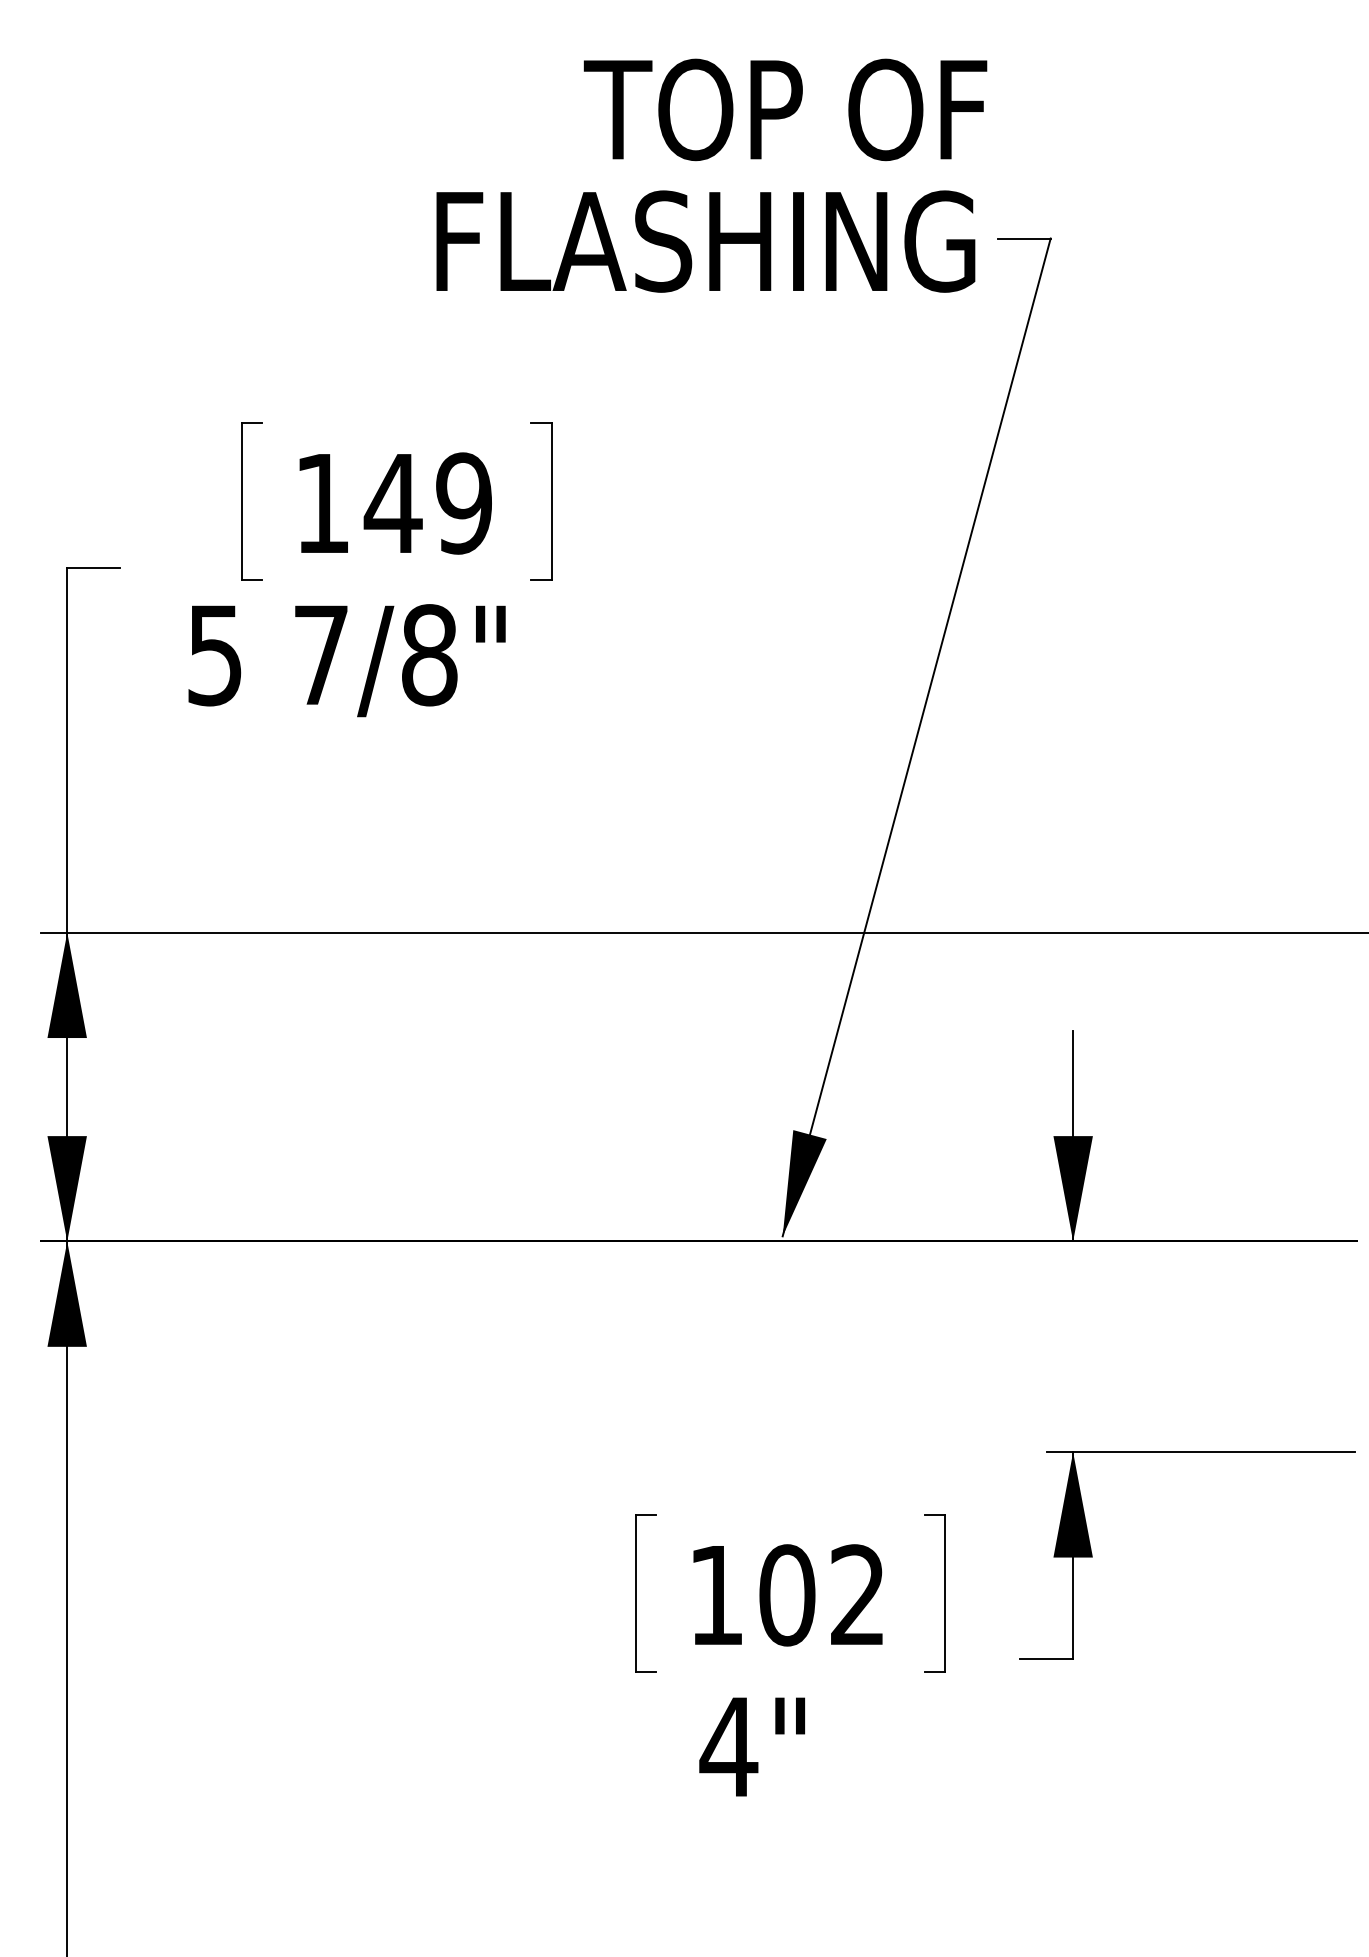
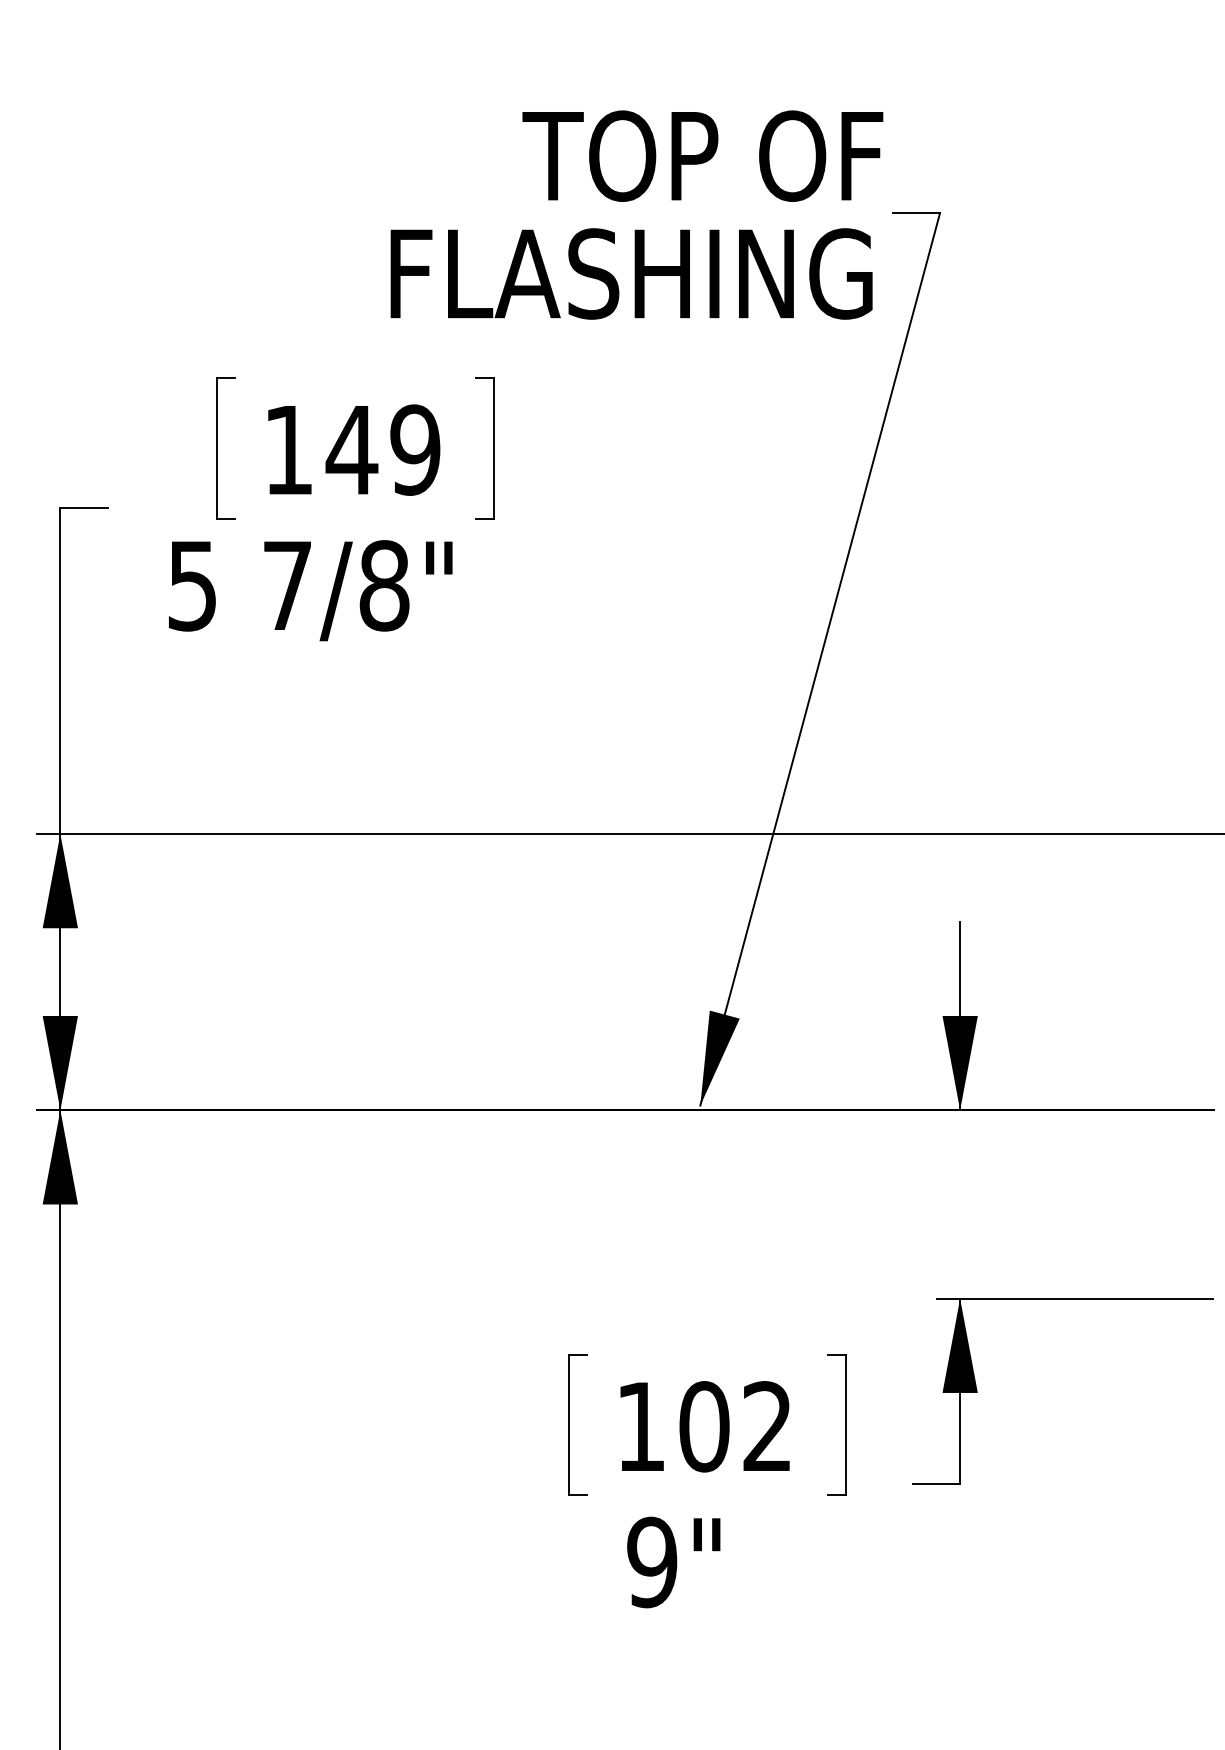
text: (711, 175) -> (636, 214), moved
text: (728, 1747) -> (651, 1562), 4" -> 9"

